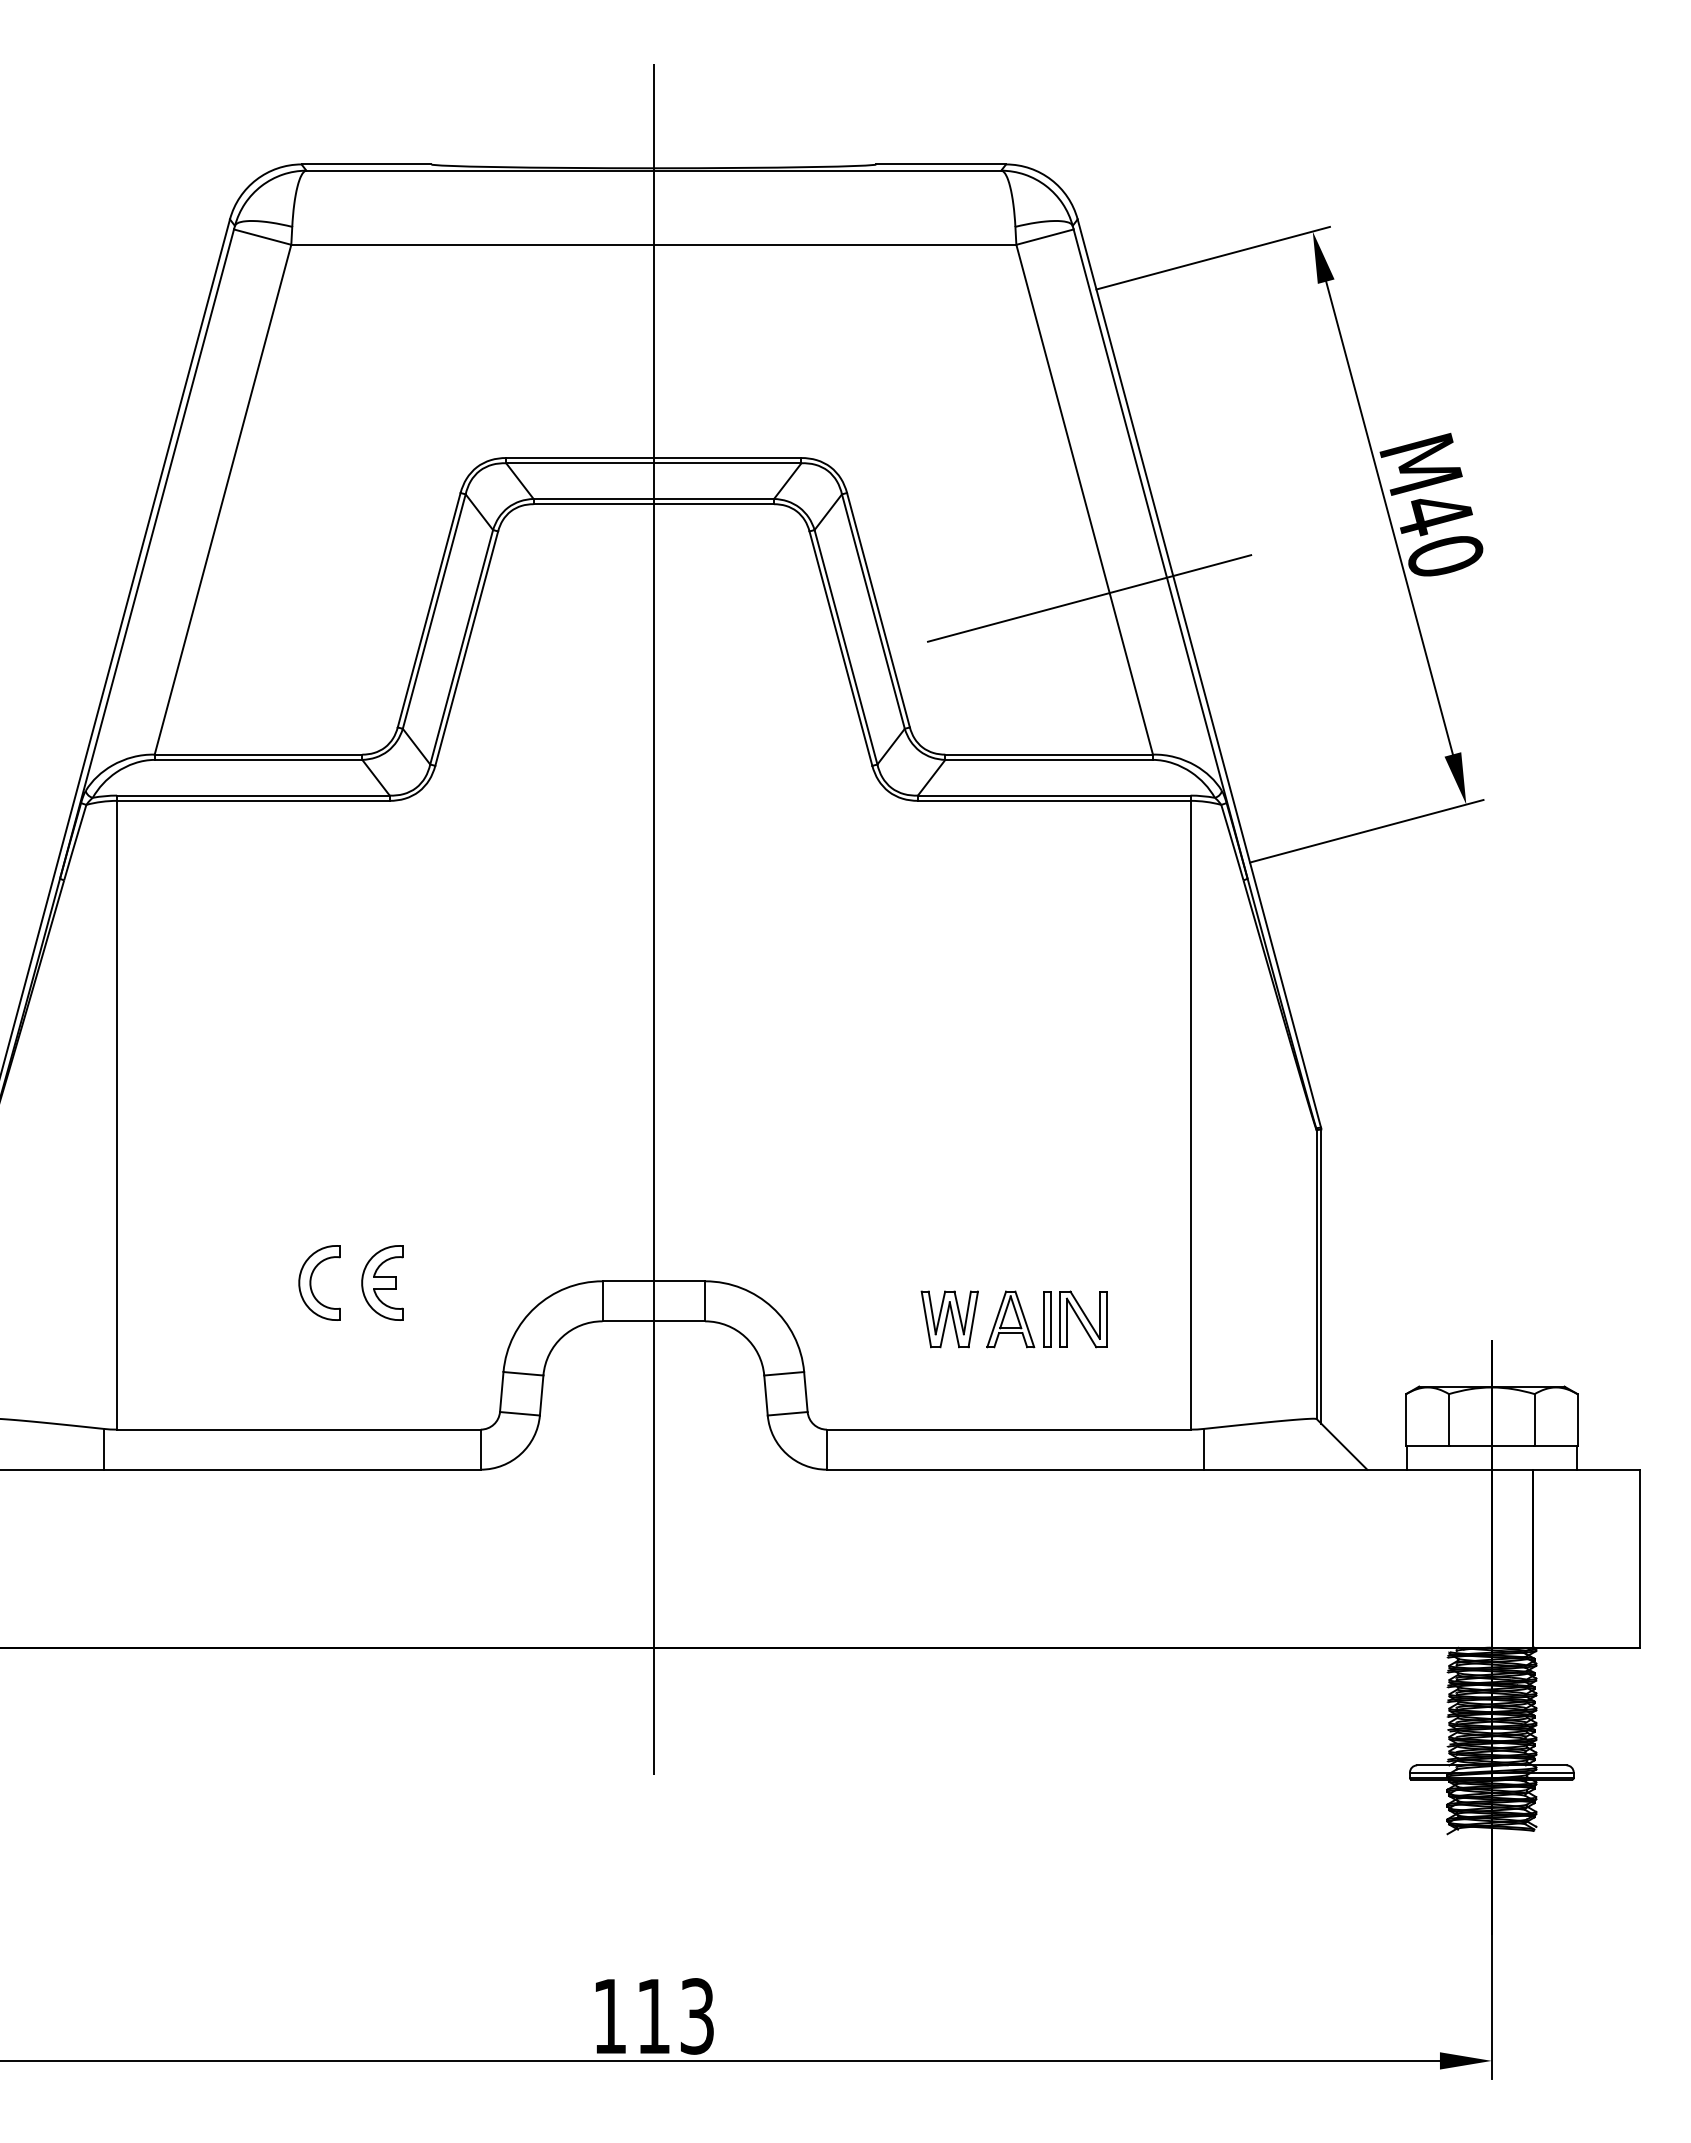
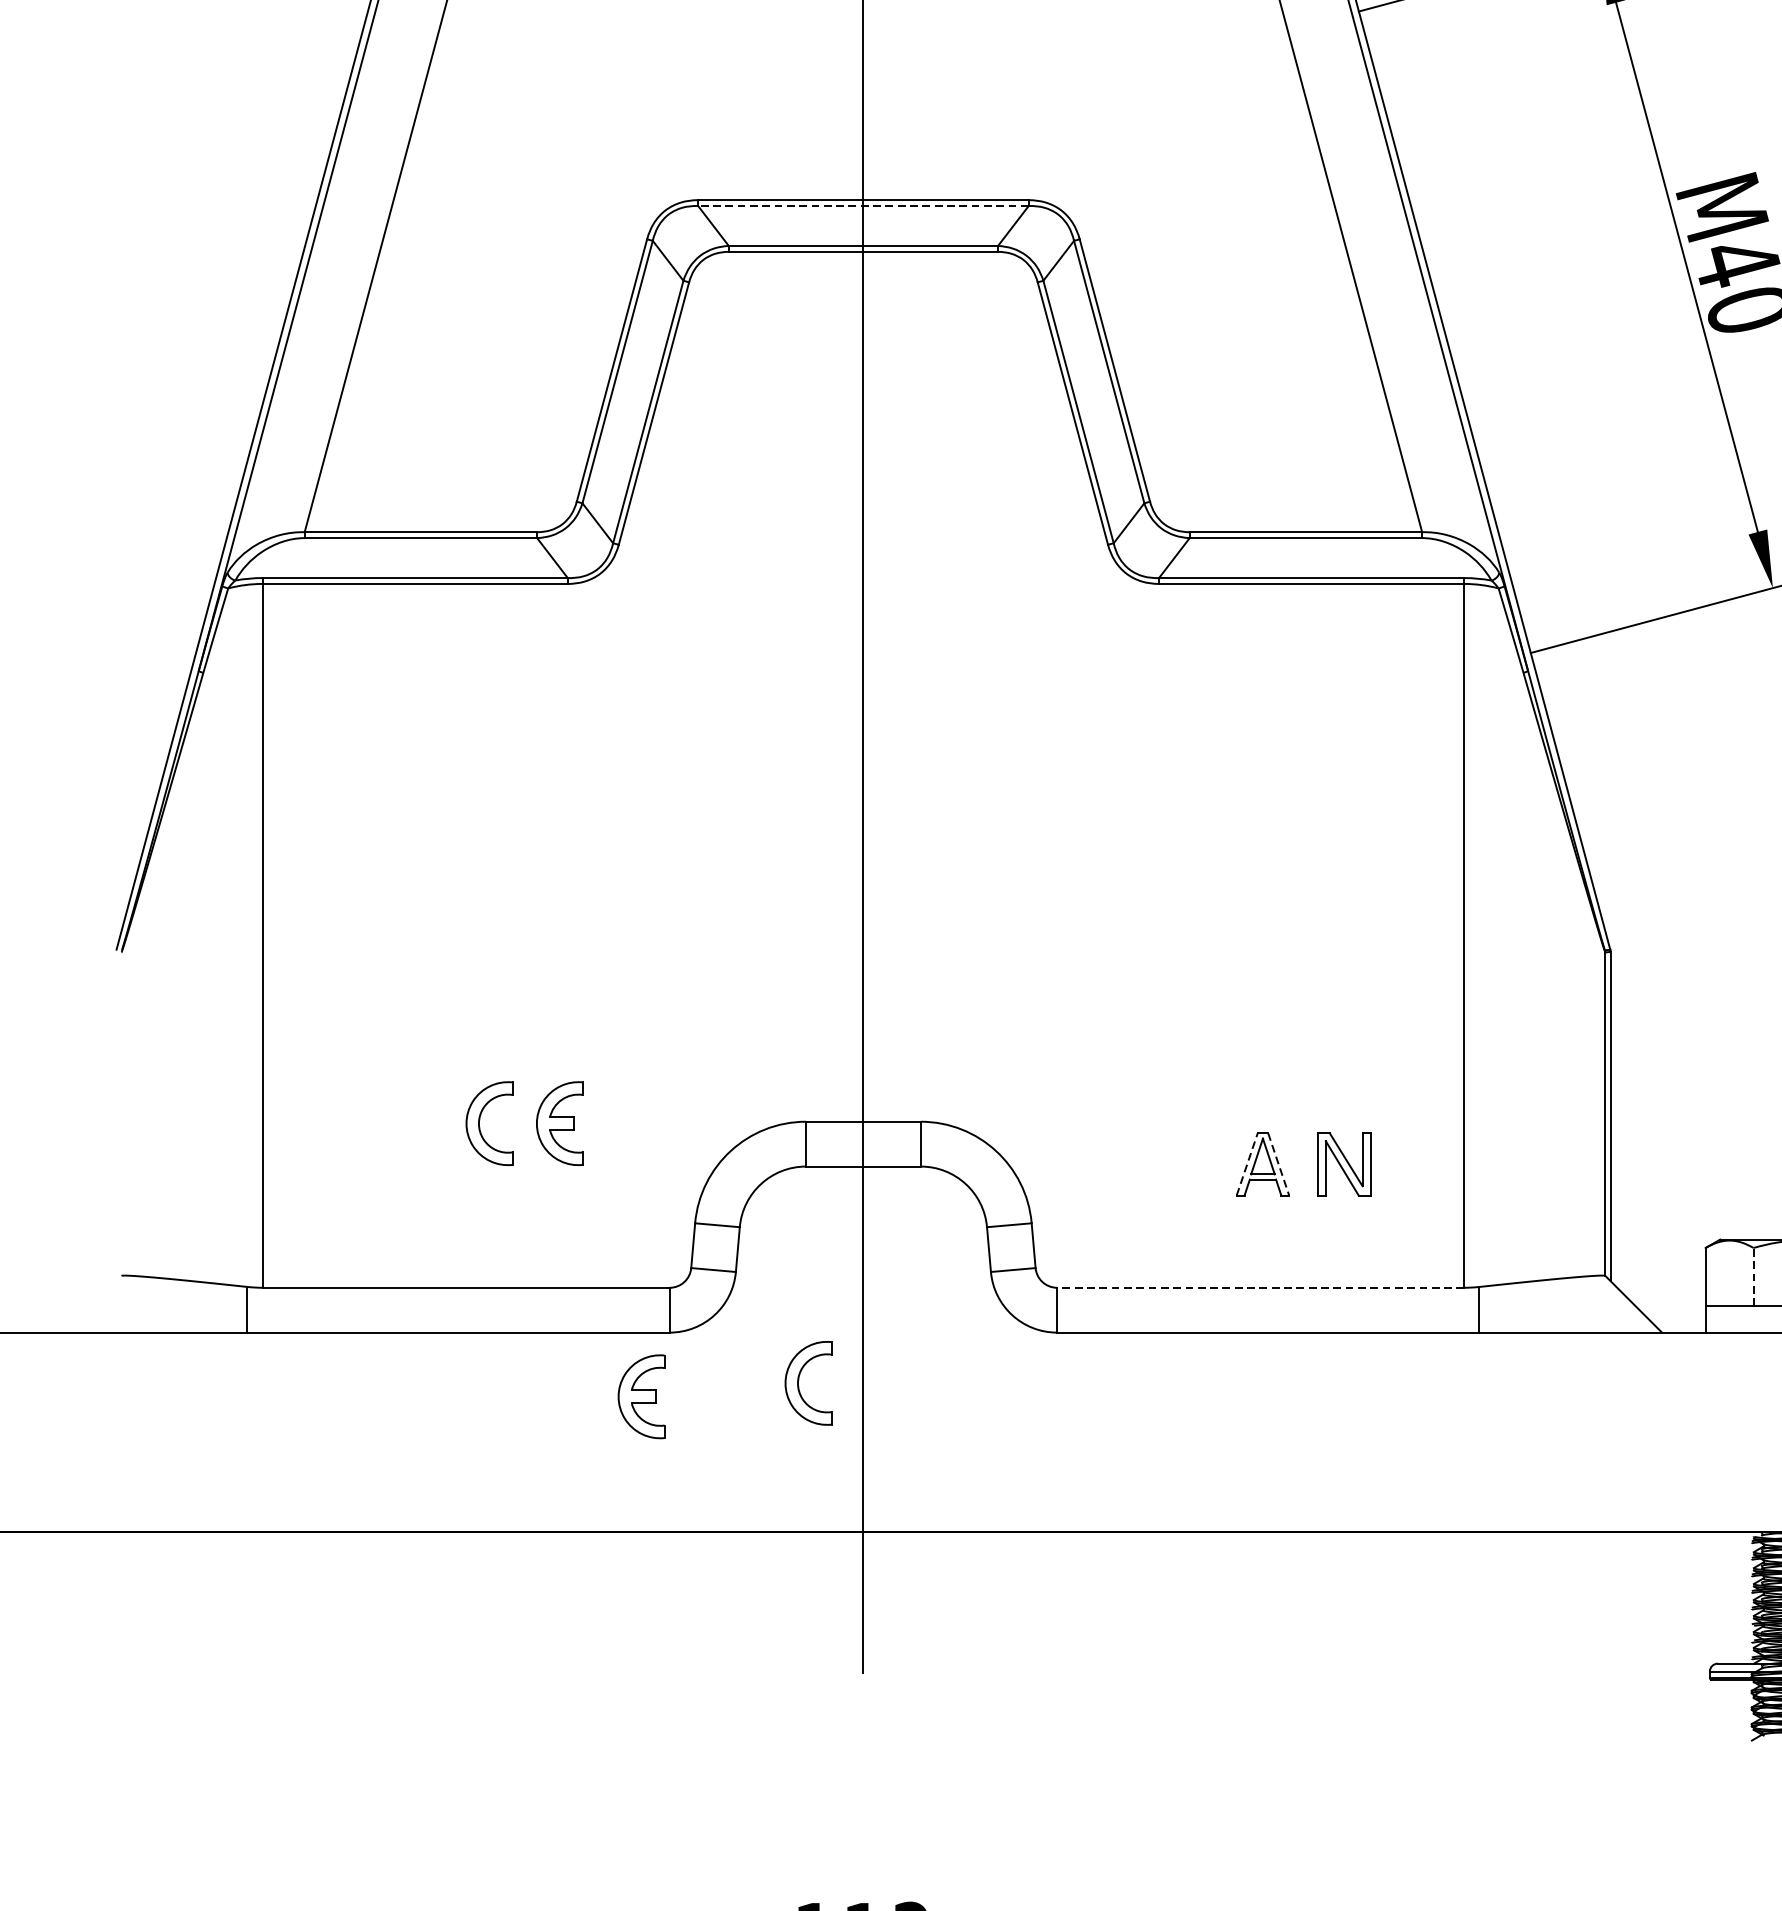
line: (653, 463) -> (863, 206), solid -> dashed
line: (1089, 598) -> (1351, 357), removed
line: (996, 1318) -> (1247, 1163), solid -> dashed
part: (949, 1319) -> (1194, 1164), removed
line: (1024, 1319) -> (1278, 1164), solid -> dashed
part: (1047, 1319) -> (1304, 1164), removed
line: (1449, 1420) -> (1754, 1277), solid -> dashed
line: (1008, 1429) -> (1260, 1287), solid -> dashed
part: (596, 1514) -> (799, 1382), added
part: (455, 1526) -> (641, 1396), added

